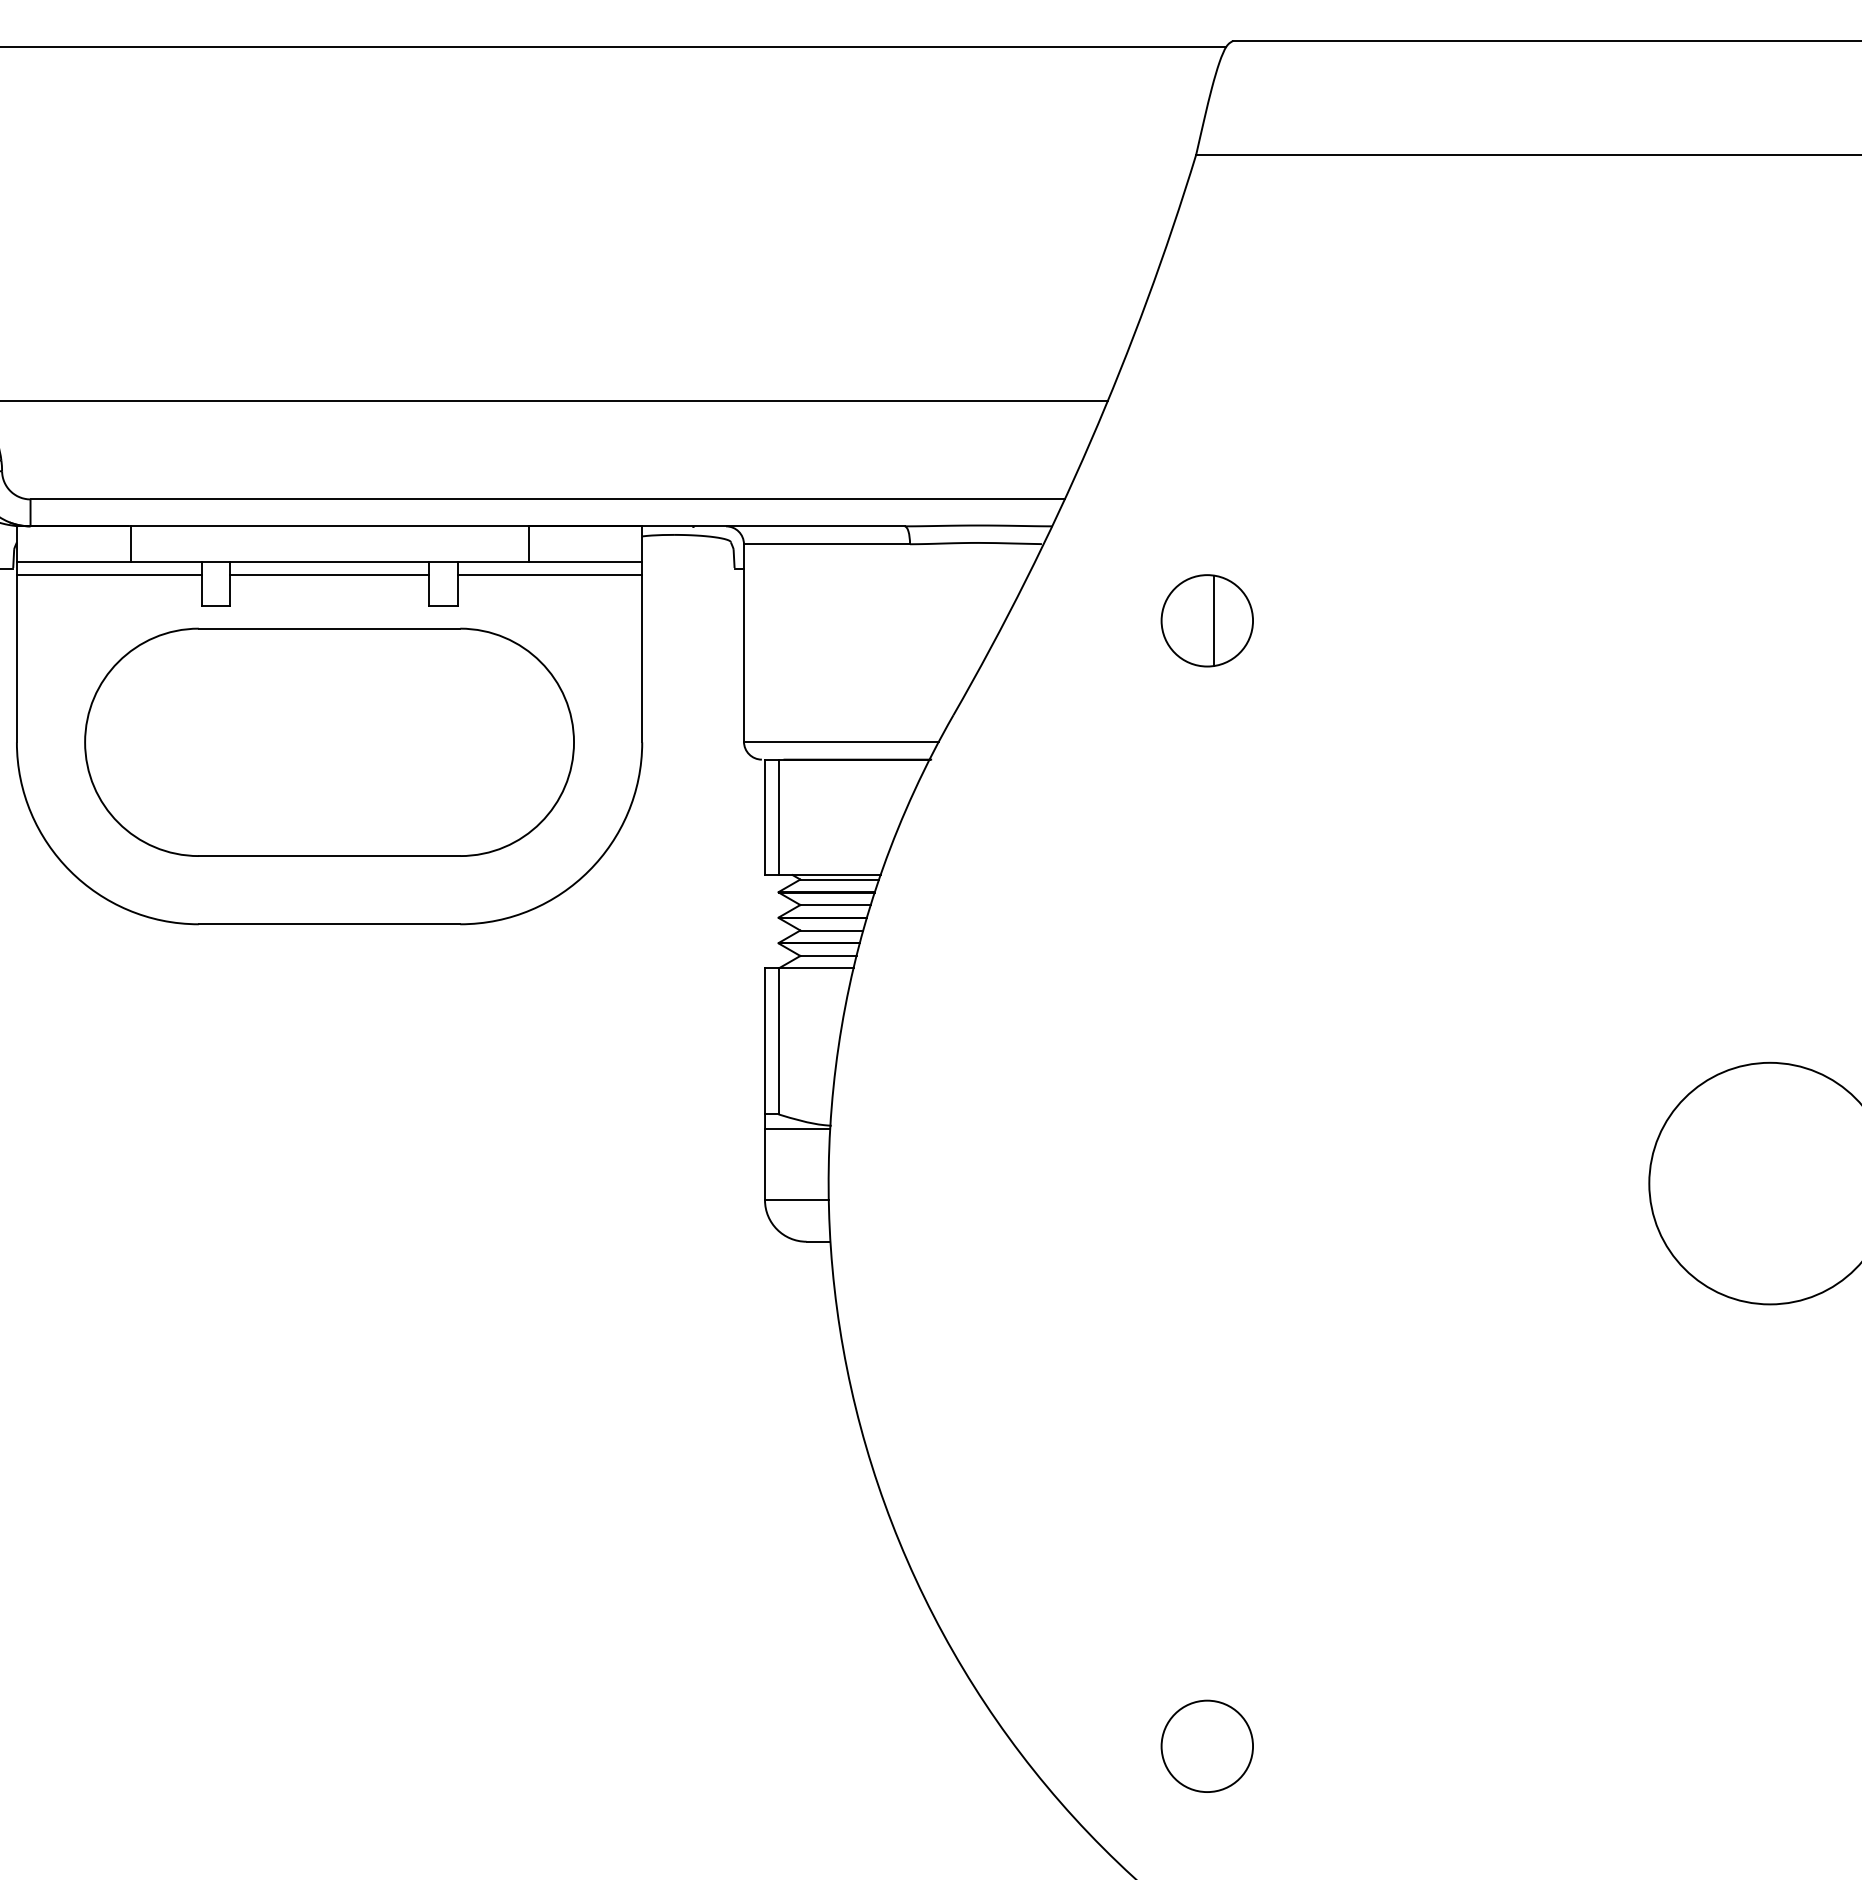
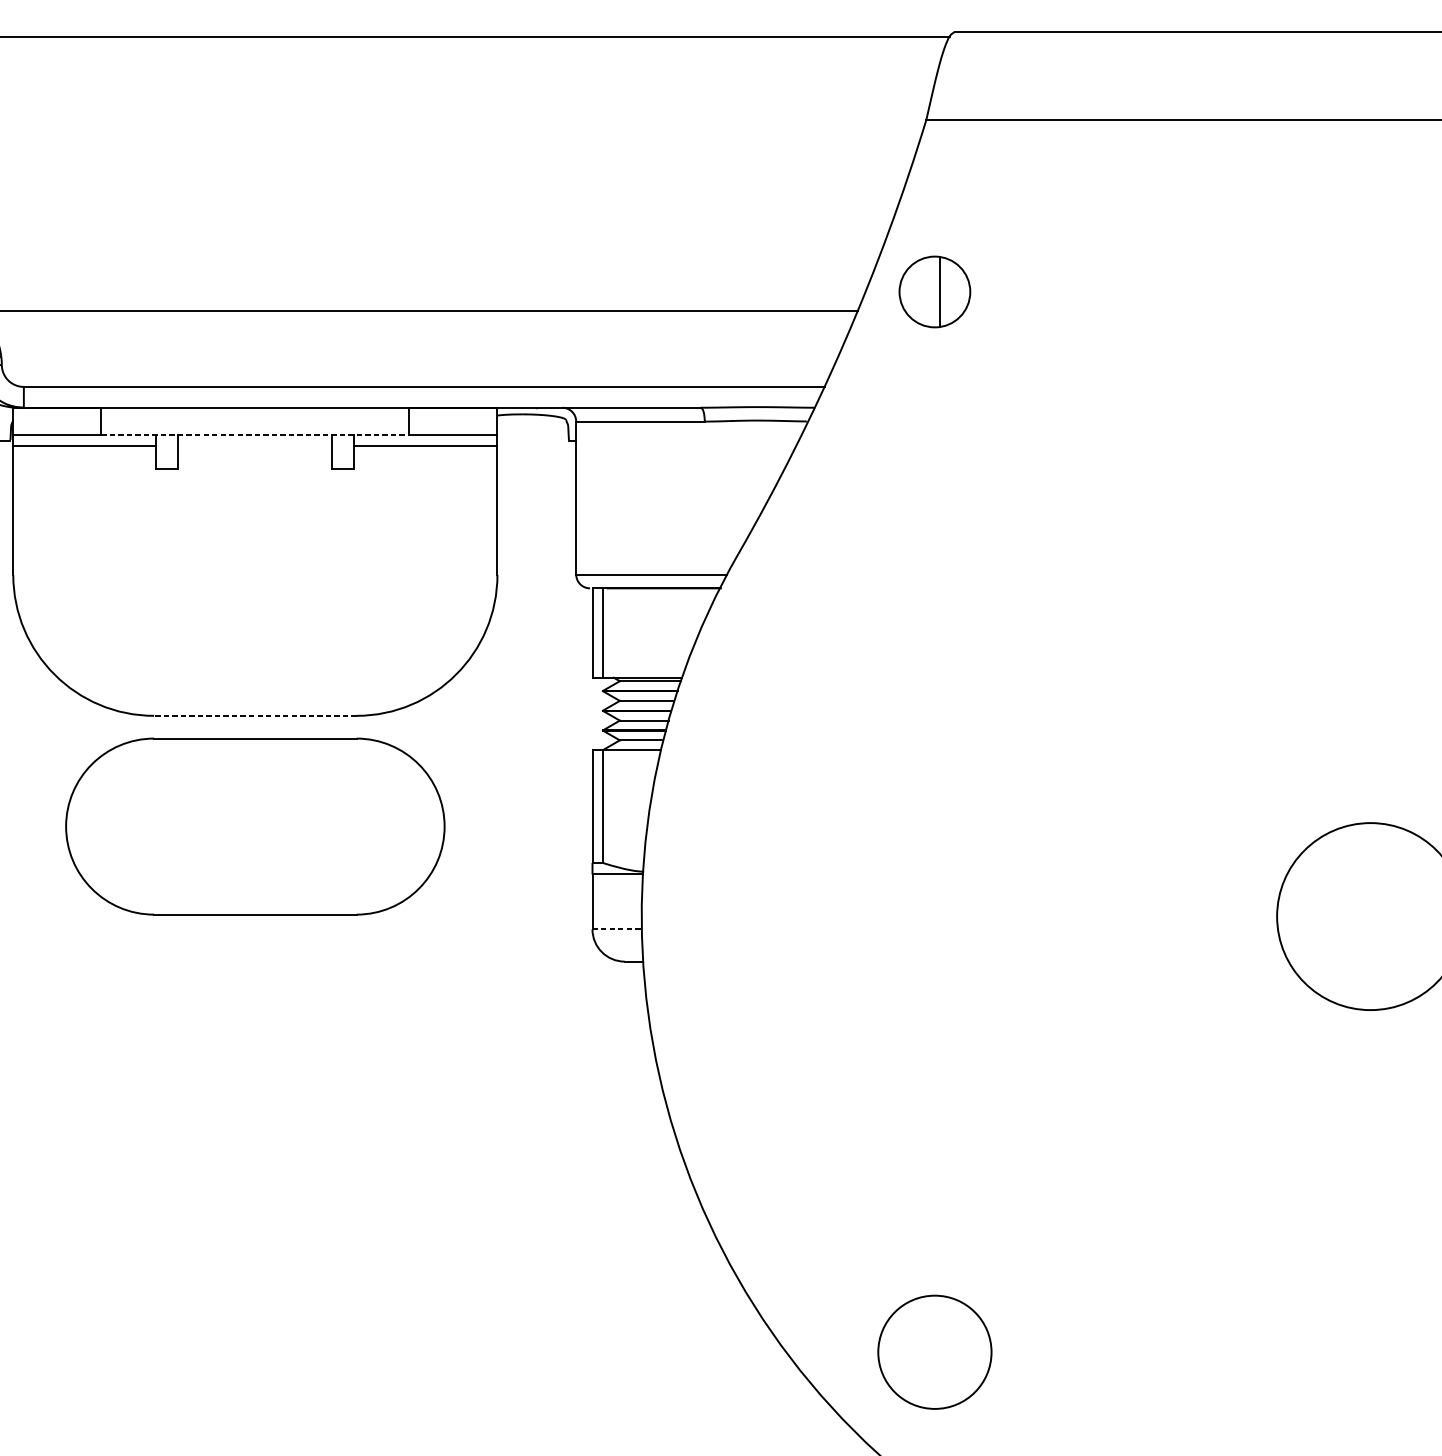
line: (329, 562) -> (255, 435), solid -> dashed
line: (329, 575) -> (255, 445), removed
part: (1206, 620) -> (934, 291), moved
part: (329, 741) -> (255, 825), moved
line: (329, 924) -> (255, 715), solid -> dashed
line: (796, 1200) -> (616, 929), solid -> dashed
circle: (1207, 1746) -> (935, 1352), size x1.6

